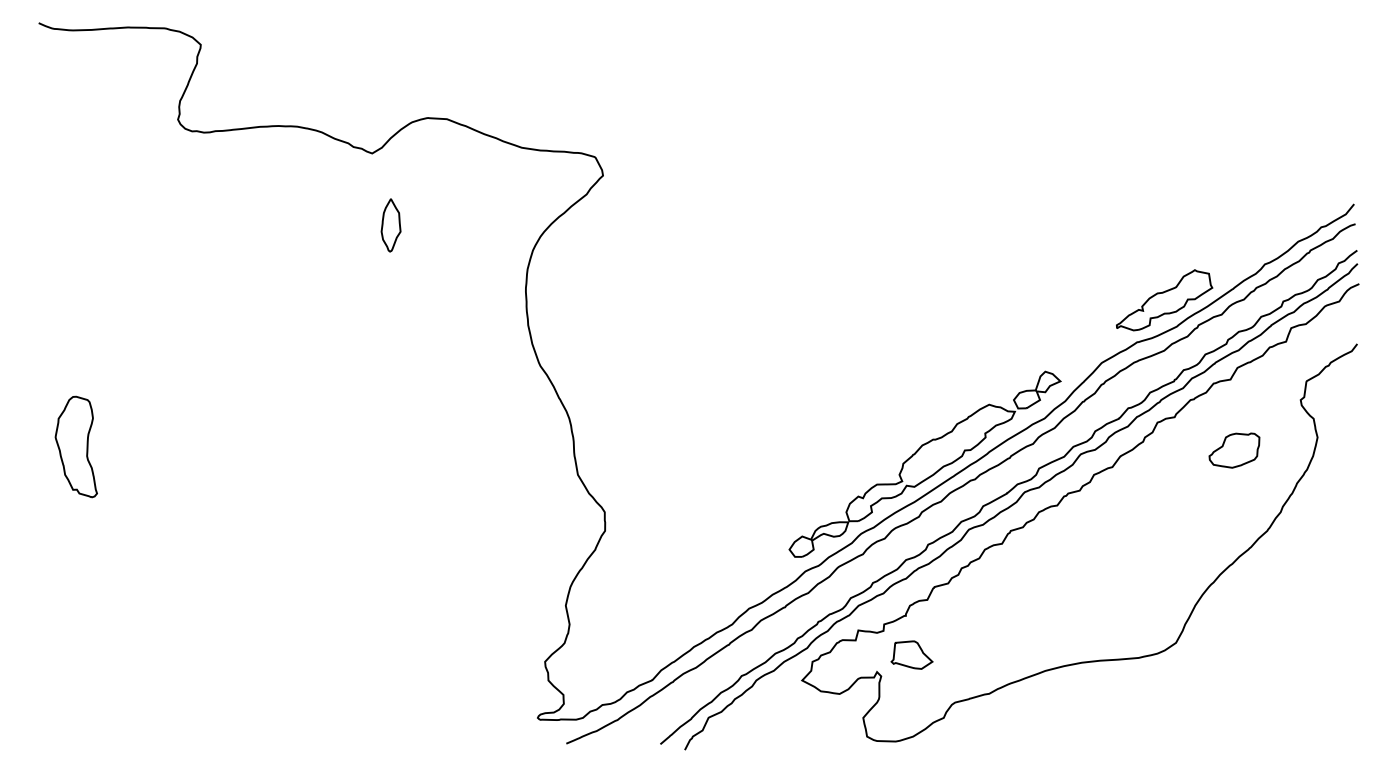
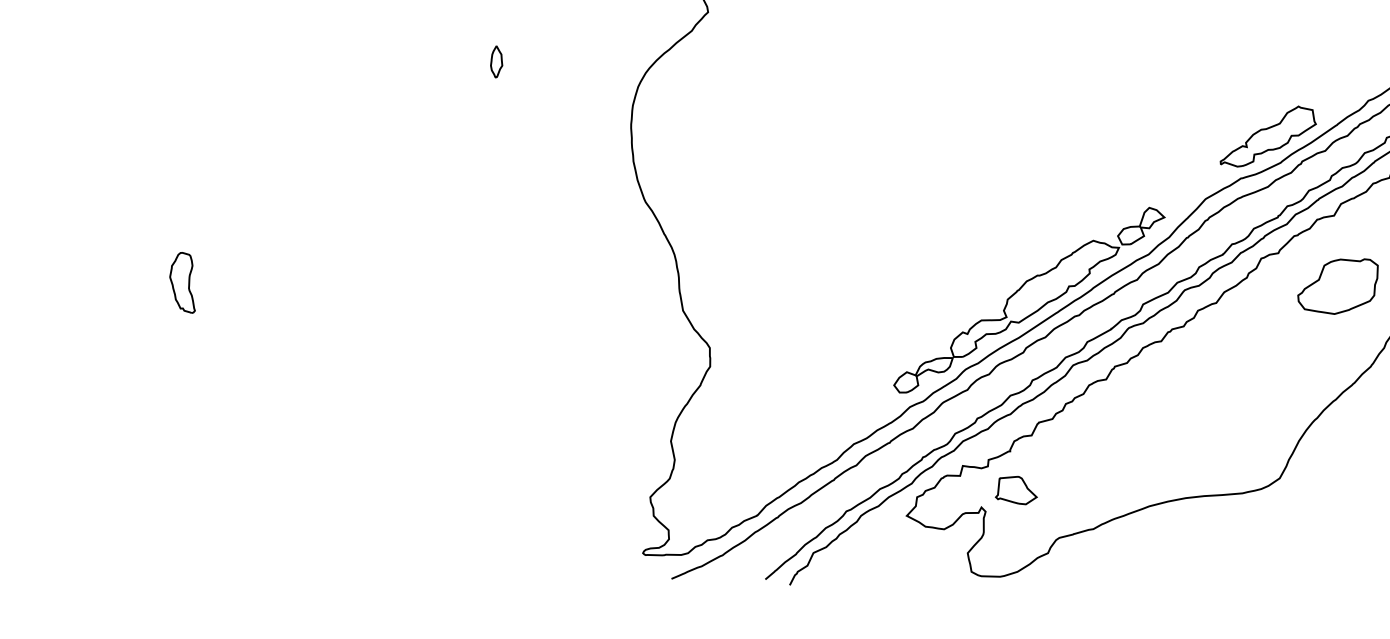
part: (390, 225) -> (496, 61), size x0.6
part: (75, 446) -> (181, 282), size x0.6
part: (1234, 450) -> (1338, 286), size x1.6

